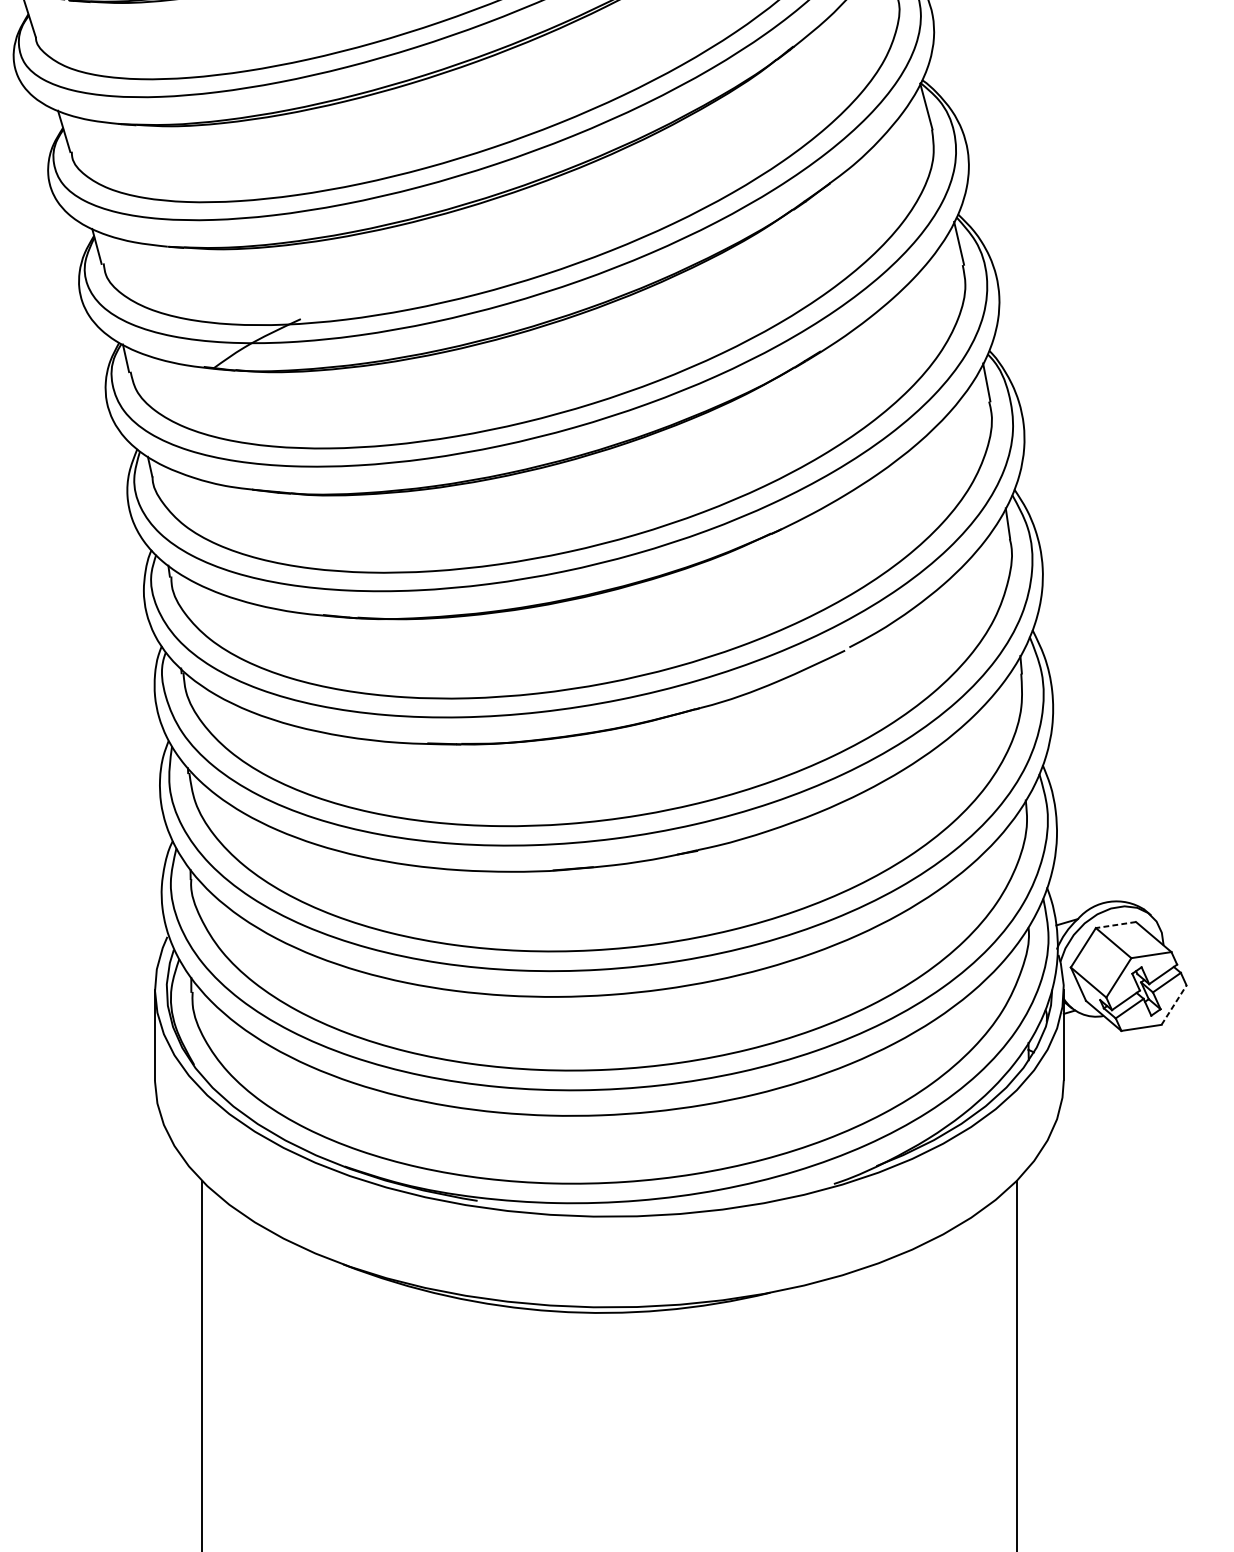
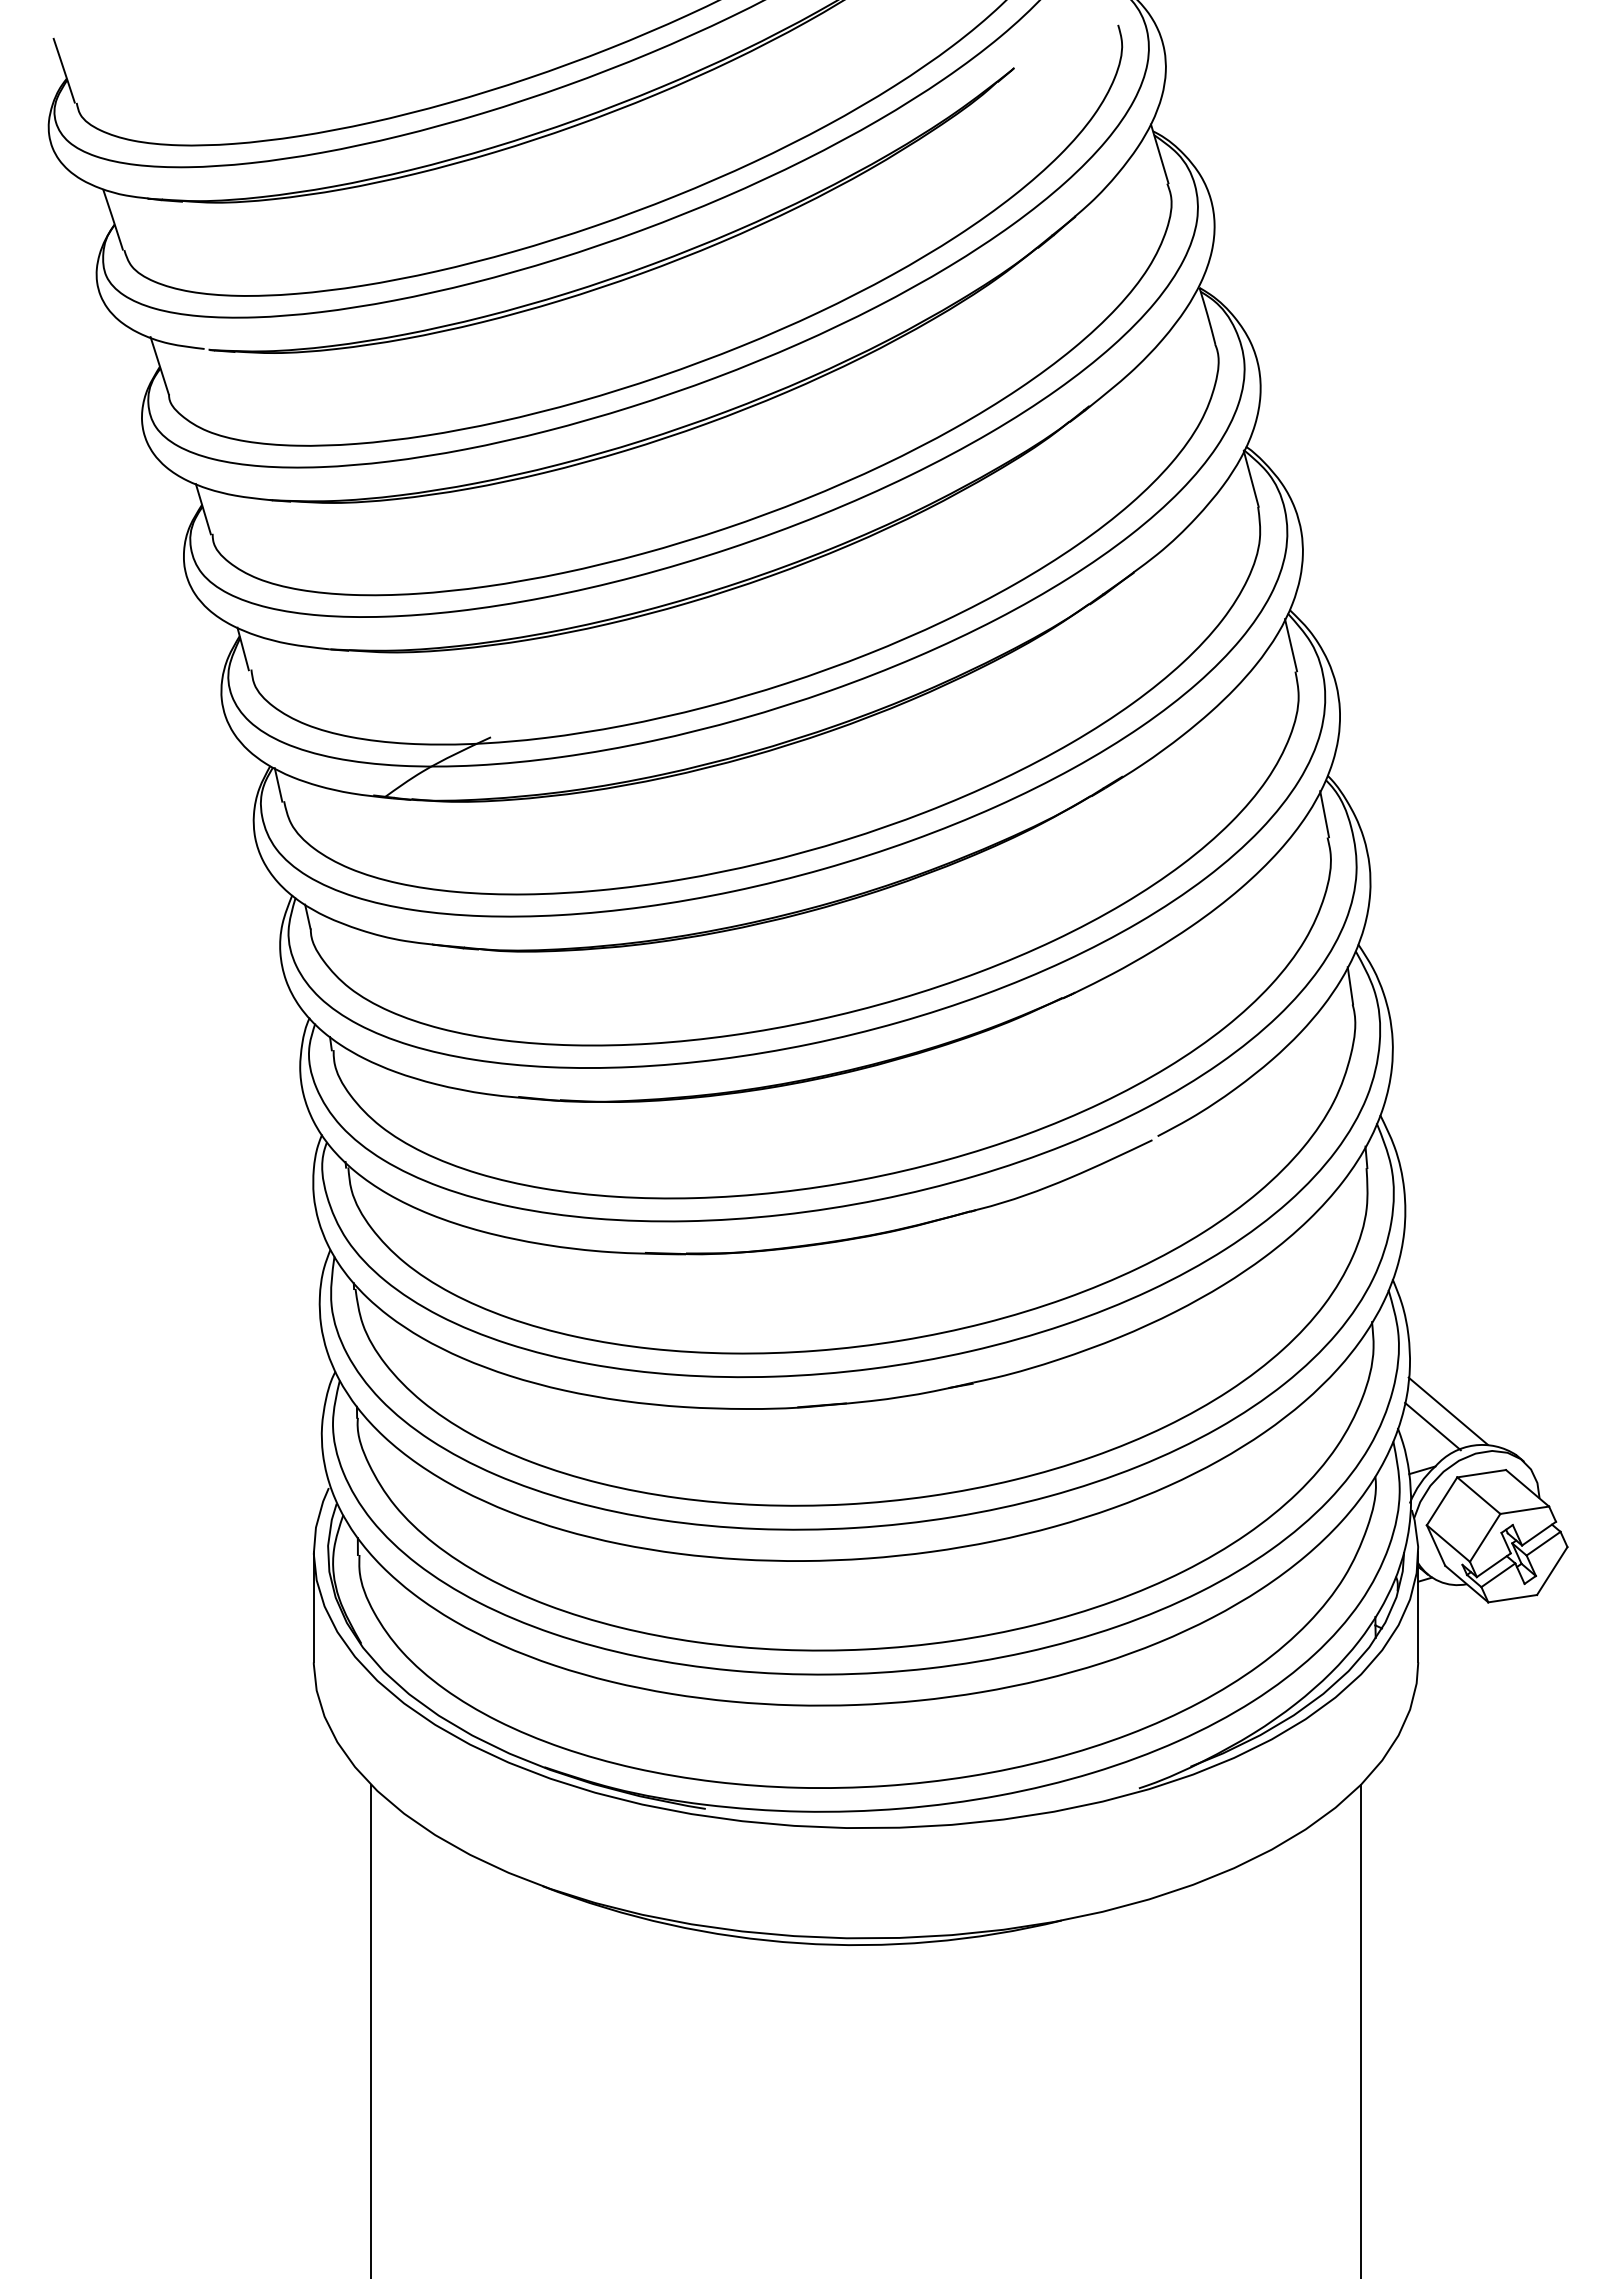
line: (1087, 873) -> (1447, 1410), added
line: (1075, 886) -> (1432, 1426), added
line: (1115, 924) -> (1481, 1473), dashed -> solid
line: (1174, 1004) -> (1552, 1570), dashed -> solid

